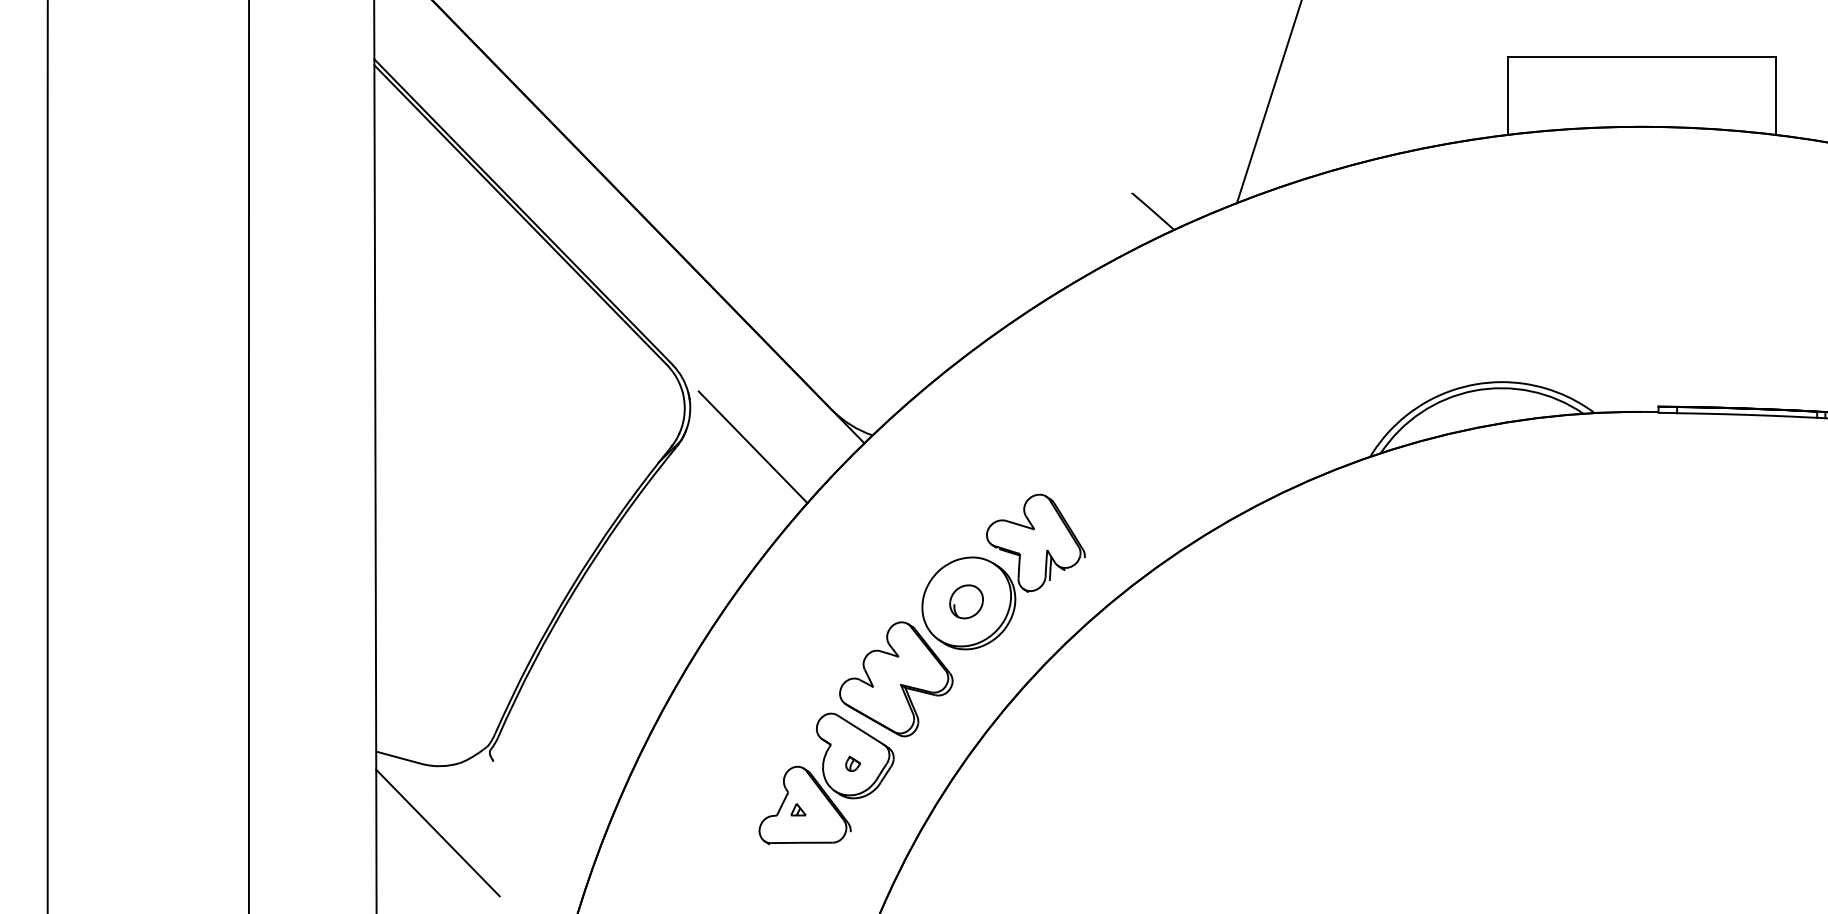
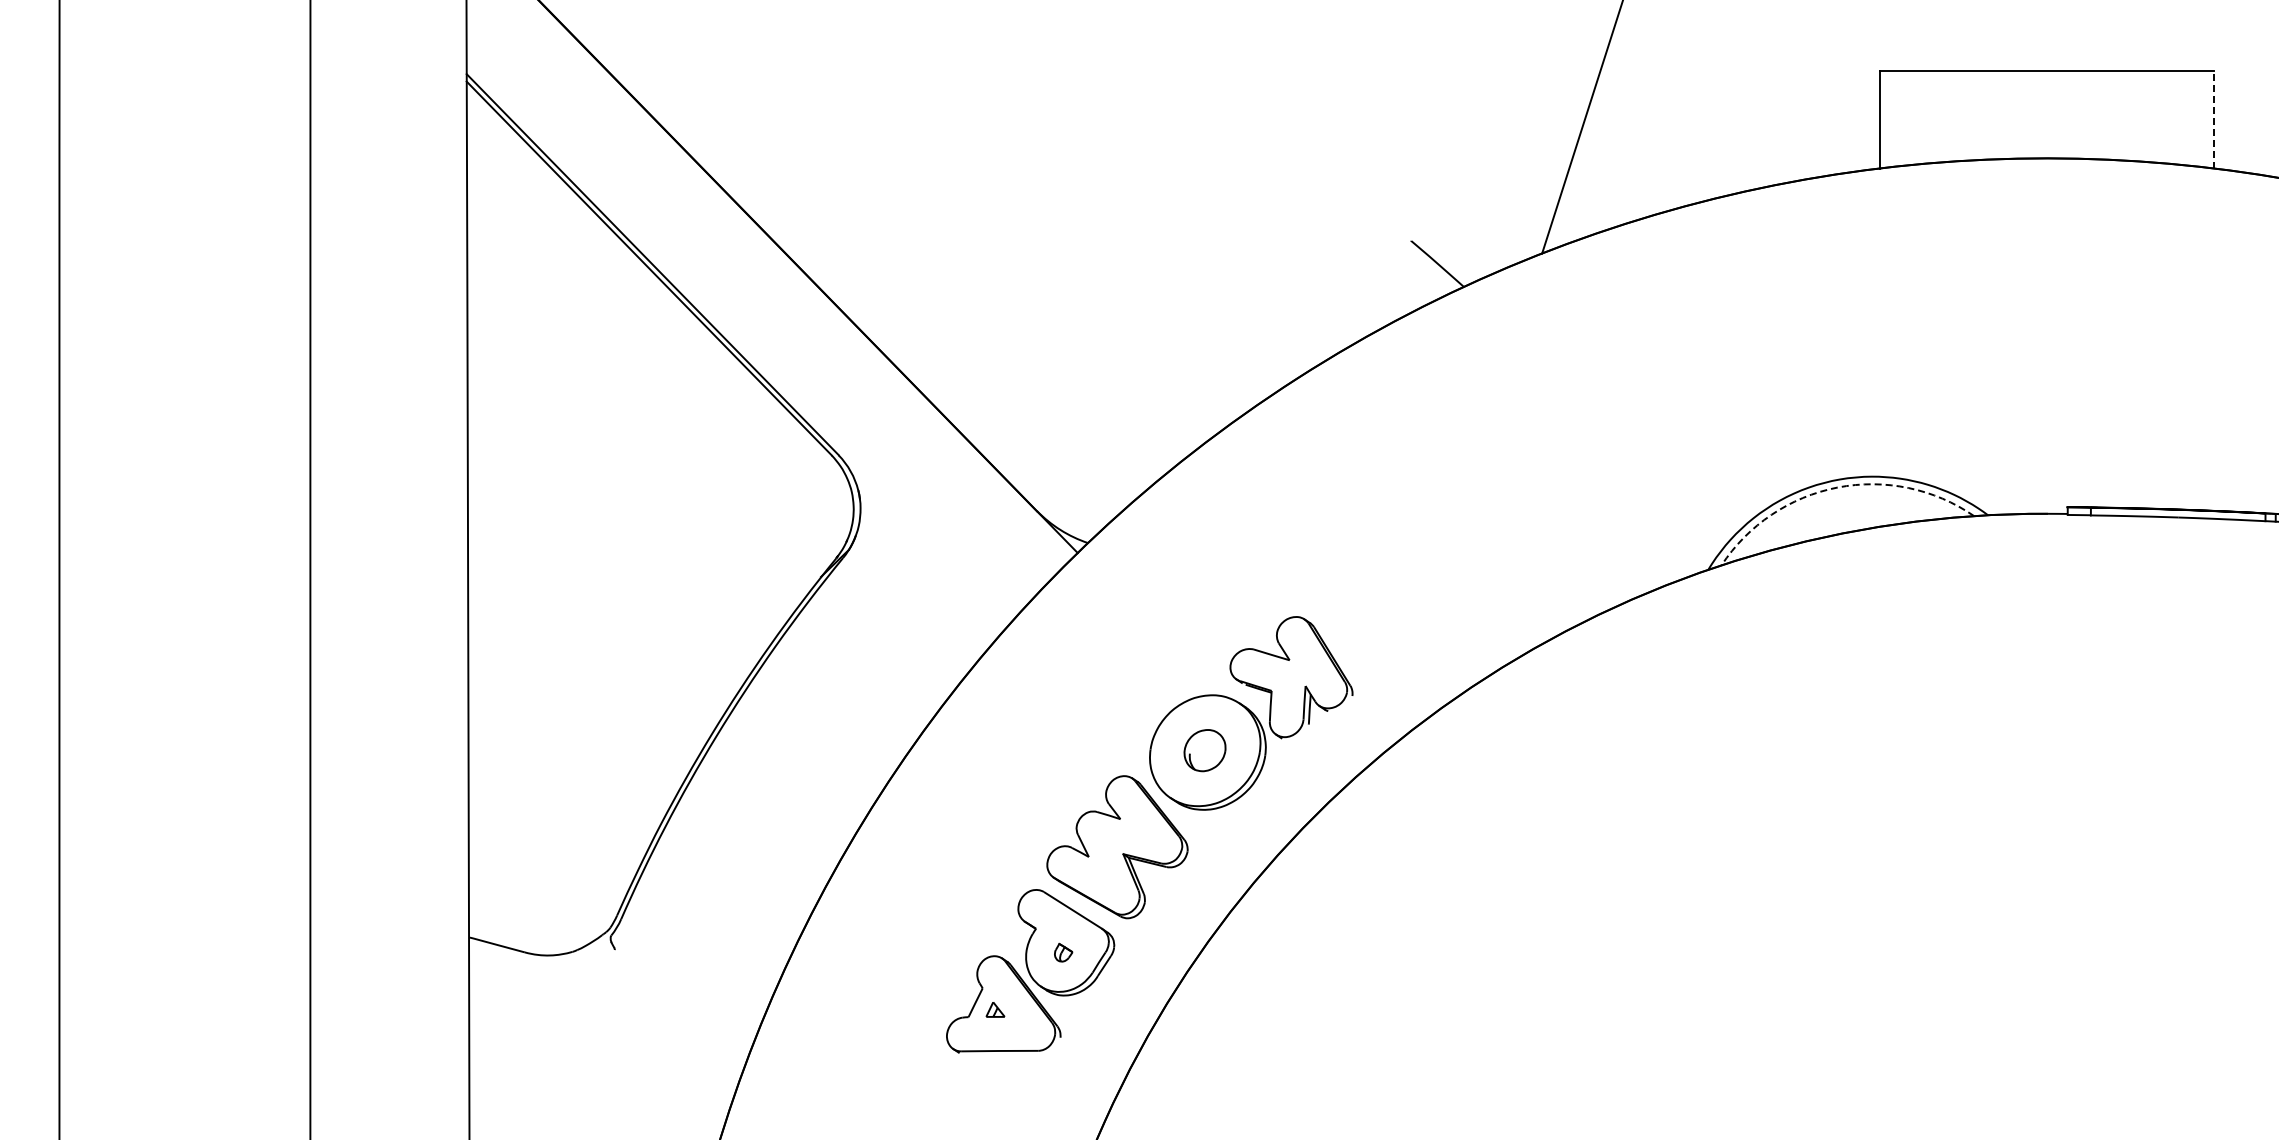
line: (1776, 95) -> (2214, 119), solid -> dashed
arc: (1473, 390) -> (1837, 487), solid -> dashed
line: (752, 446) -> (938, 557), removed
line: (438, 832) -> (546, 1038), removed

